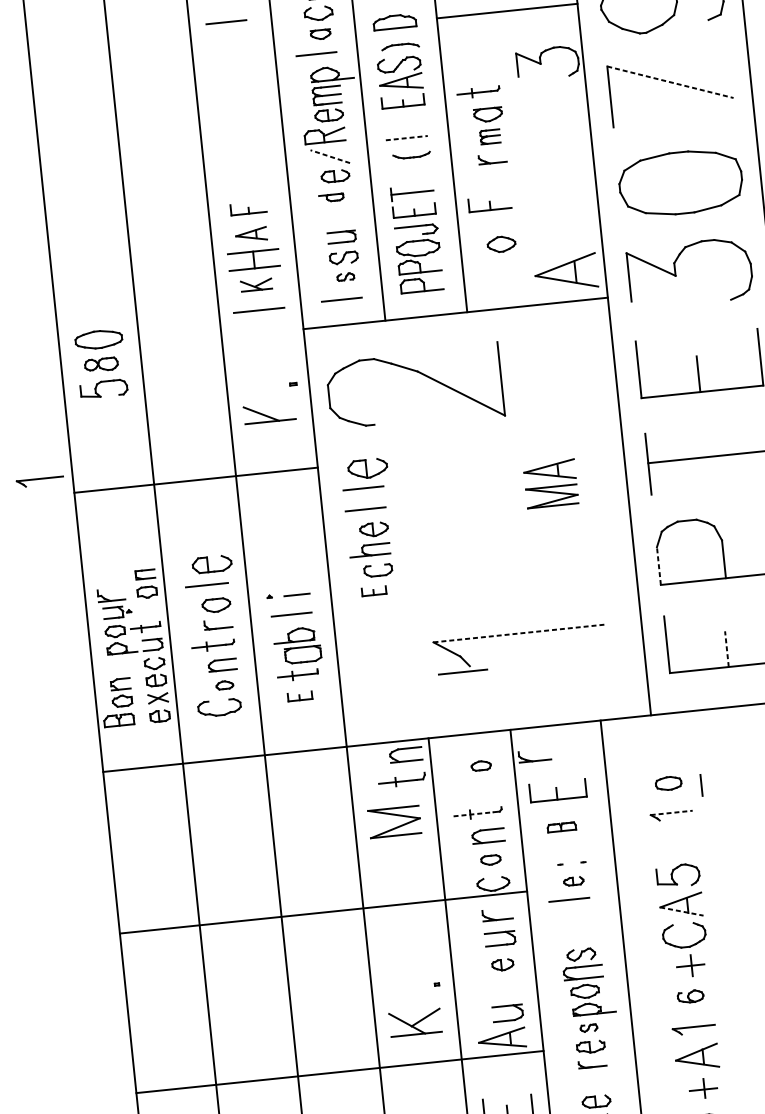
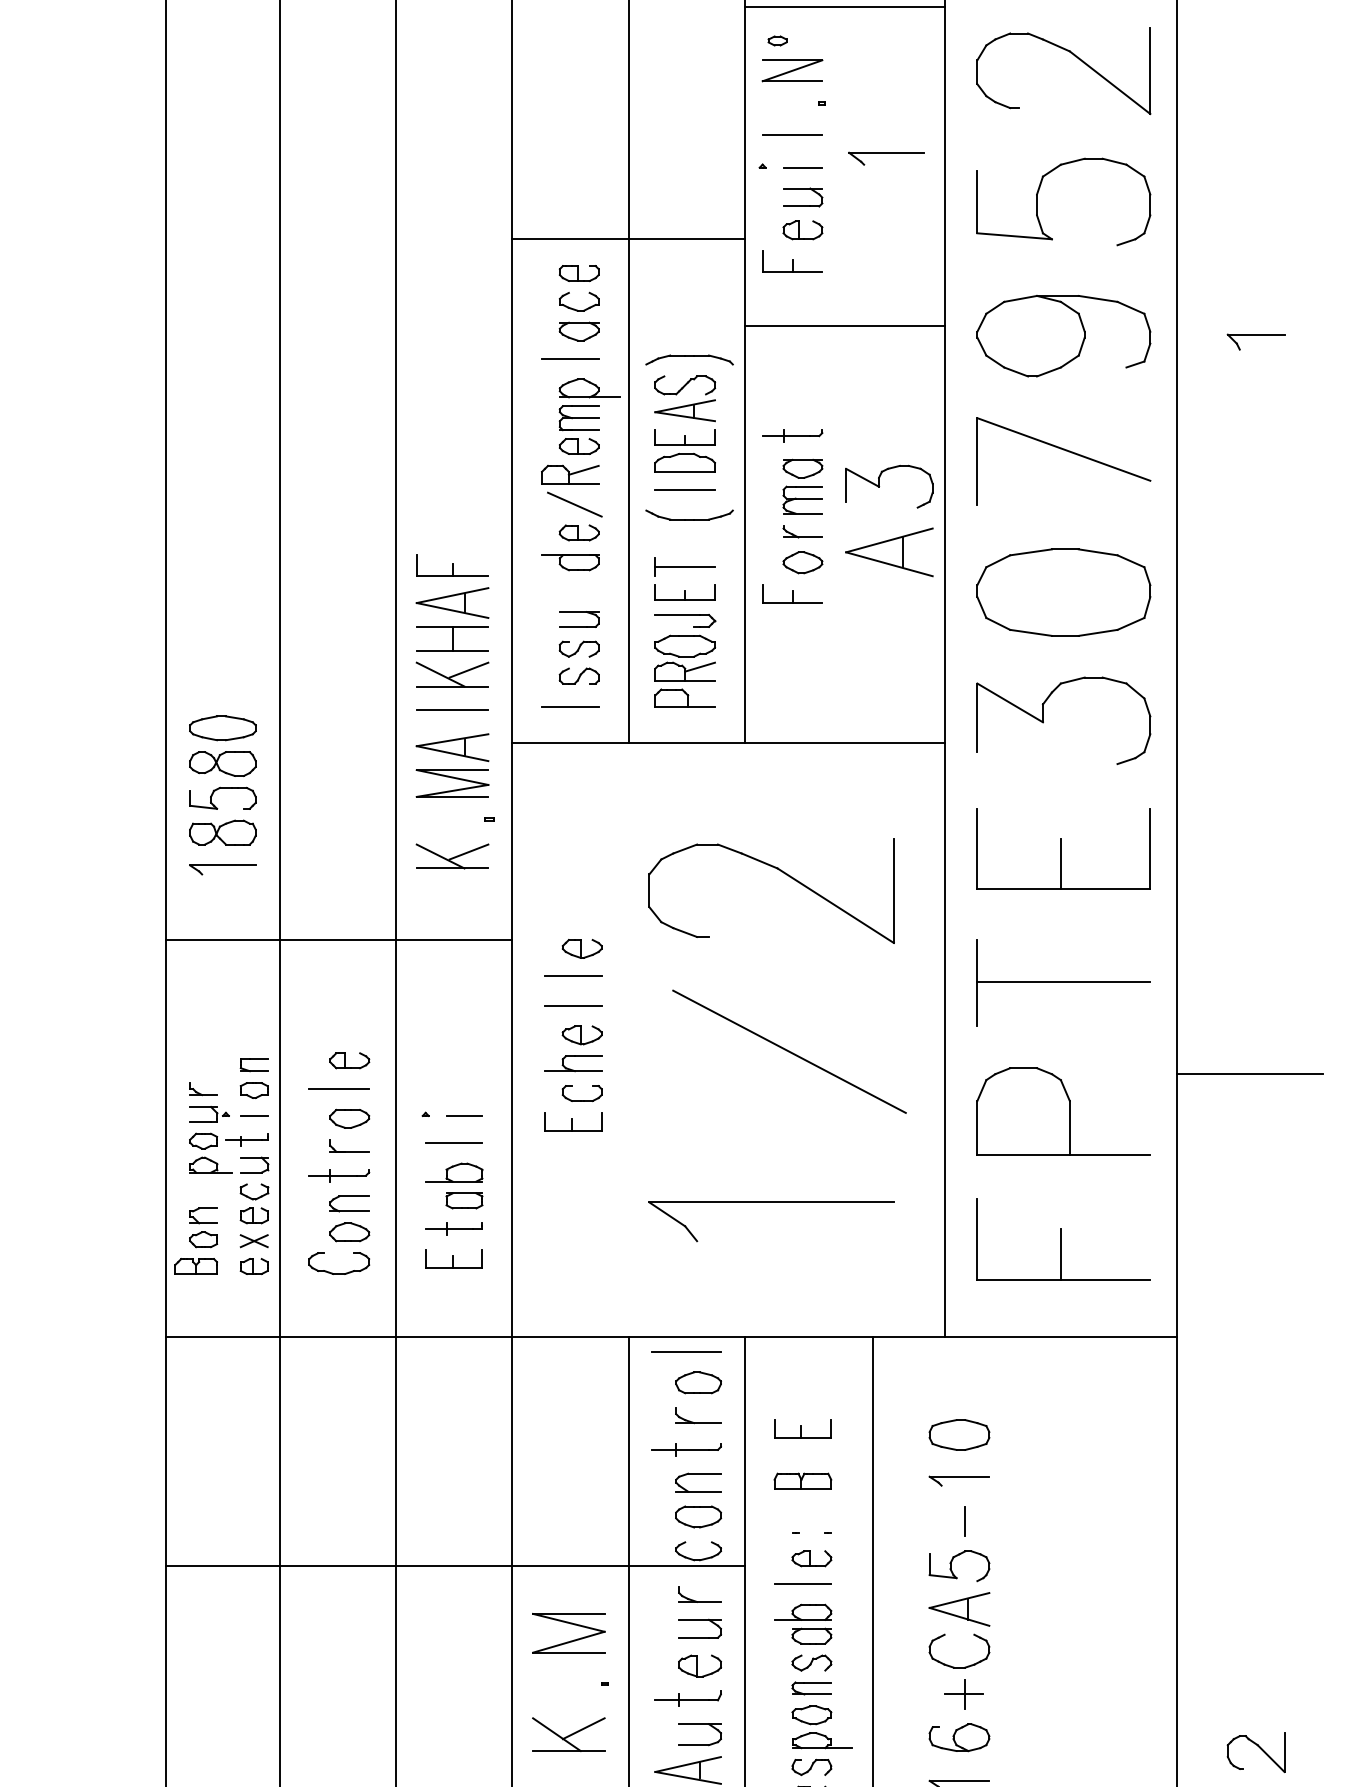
part: (394, 21) -> (684, 462), moved
line: (226, 22) -> (448, 300), removed
part: (320, 34) -> (578, 331), size x1.43
part: (400, 46) -> (689, 359), size x1.67
part: (541, 63) -> (880, 486), moved
line: (670, 82) -> (1063, 449), dashed -> solid
part: (490, 136) -> (802, 499), size x1.43
line: (407, 137) -> (685, 489), dashed -> solid
part: (411, 155) -> (689, 514), size x1.67
line: (330, 156) -> (574, 504), dashed -> solid
part: (331, 197) -> (570, 562), size x1.67
part: (248, 208) -> (452, 565), size x1.43
part: (251, 234) -> (452, 602), size x1.67
part: (501, 244) -> (802, 562), moved
line: (429, 261) -> (699, 666), added
part: (566, 273) -> (889, 552), moved
part: (345, 276) -> (578, 675), size x1.67
part: (256, 285) -> (452, 674), size x1.67
part: (101, 364) -> (222, 763), size x1.43
part: (420, 374) -> (781, 872), moved
line: (280, 408) -> (468, 851), added
part: (106, 413) -> (222, 832), added
part: (367, 468) -> (581, 948), size x0.71
part: (39, 481) -> (222, 869), moved
part: (550, 483) -> (452, 765), moved
line: (521, 525) -> (789, 1051), added
part: (212, 564) -> (349, 1060), size x0.71
line: (658, 565) -> (977, 1127), dashed -> solid
part: (374, 590) -> (573, 1121), size x1.67
part: (111, 595) -> (203, 1089), size x0.71
line: (149, 609) -> (254, 1115), added
line: (520, 633) -> (772, 1202), dashed -> solid
line: (726, 649) -> (1060, 1254), dashed -> solid
part: (303, 654) -> (464, 1200), size x0.71
line: (462, 672) -> (686, 1351), moved
part: (224, 685) -> (349, 1232), size x1.67
part: (299, 696) -> (453, 1258), size x1.67
part: (405, 749) -> (594, 1348), removed
part: (535, 760) -> (698, 1422), moved
part: (481, 765) -> (698, 1382), size x1.67
part: (401, 780) -> (687, 1698), moved
part: (668, 783) -> (959, 1434), size x1.67
line: (700, 785) -> (964, 1521), moved
part: (557, 790) -> (802, 1428), size x0.71
line: (671, 812) -> (959, 1476), dashed -> solid
line: (474, 813) -> (681, 1449), dashed -> solid
part: (396, 826) -> (570, 1640), moved
part: (561, 826) -> (802, 1480), size x1.43
part: (490, 859) -> (698, 1516), size x1.67
part: (573, 881) -> (811, 1558), size x1.43
line: (681, 911) -> (959, 1617), dashed -> solid
part: (572, 927) -> (803, 1623), added
part: (502, 964) -> (699, 1665), size x1.43
part: (582, 972) -> (811, 1688), size x0.71
part: (690, 996) -> (959, 1737), size x1.67
part: (588, 1028) -> (811, 1767), size x1.67

